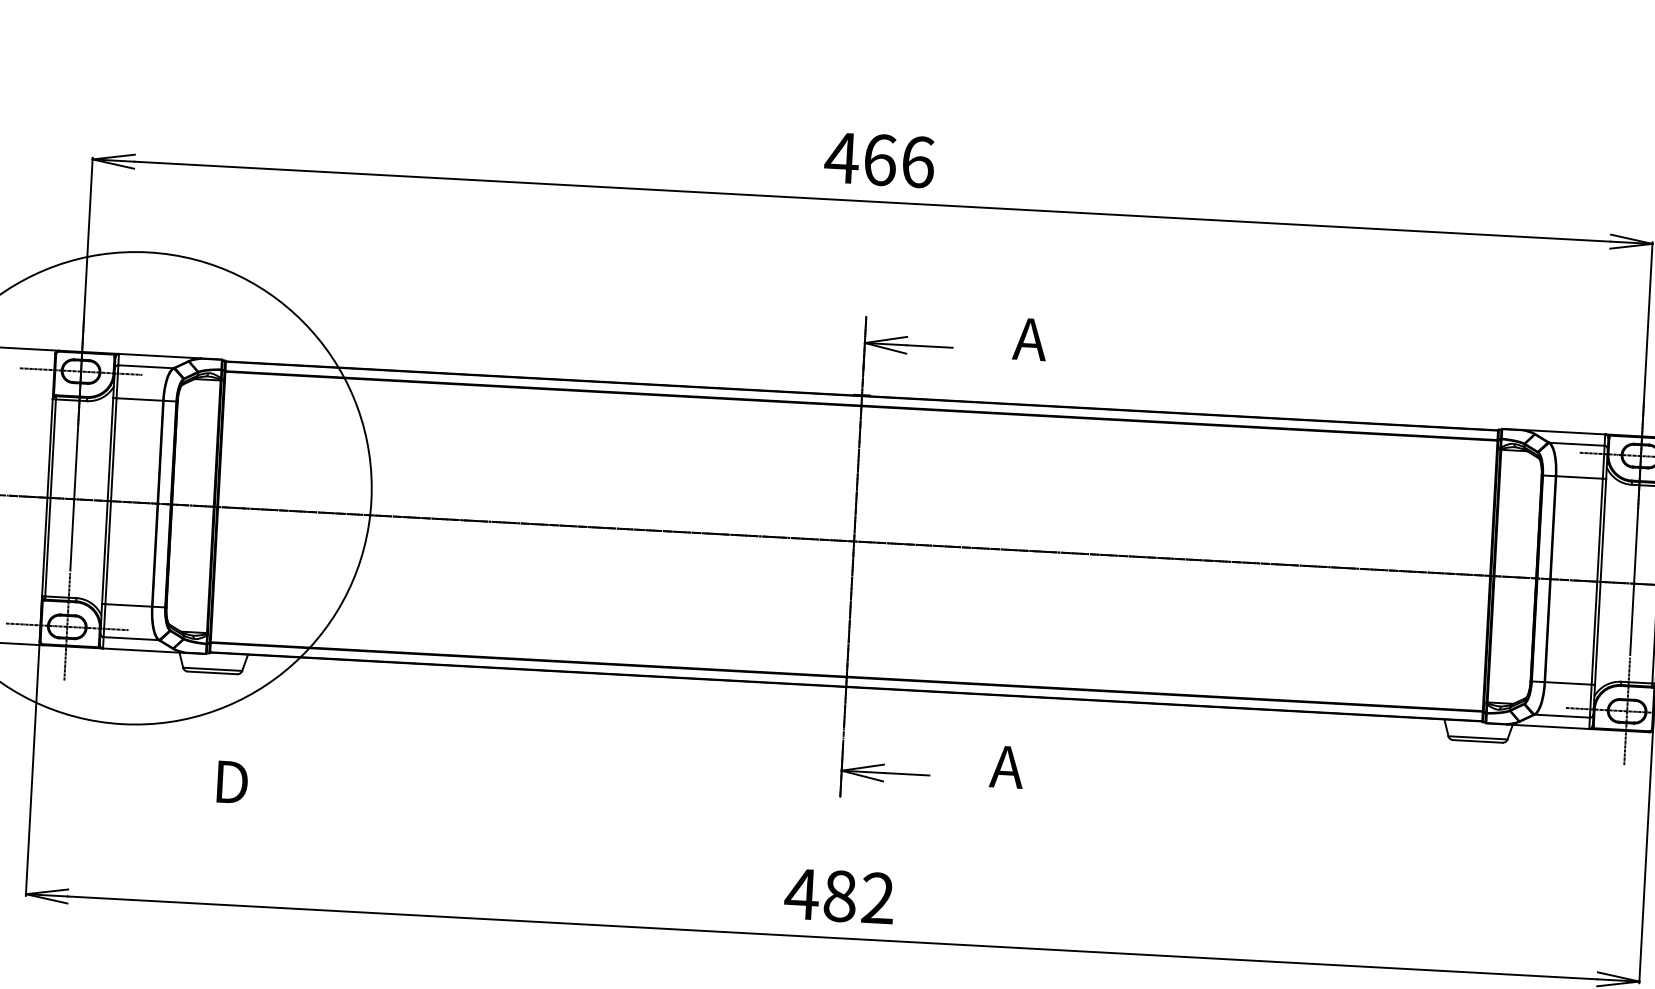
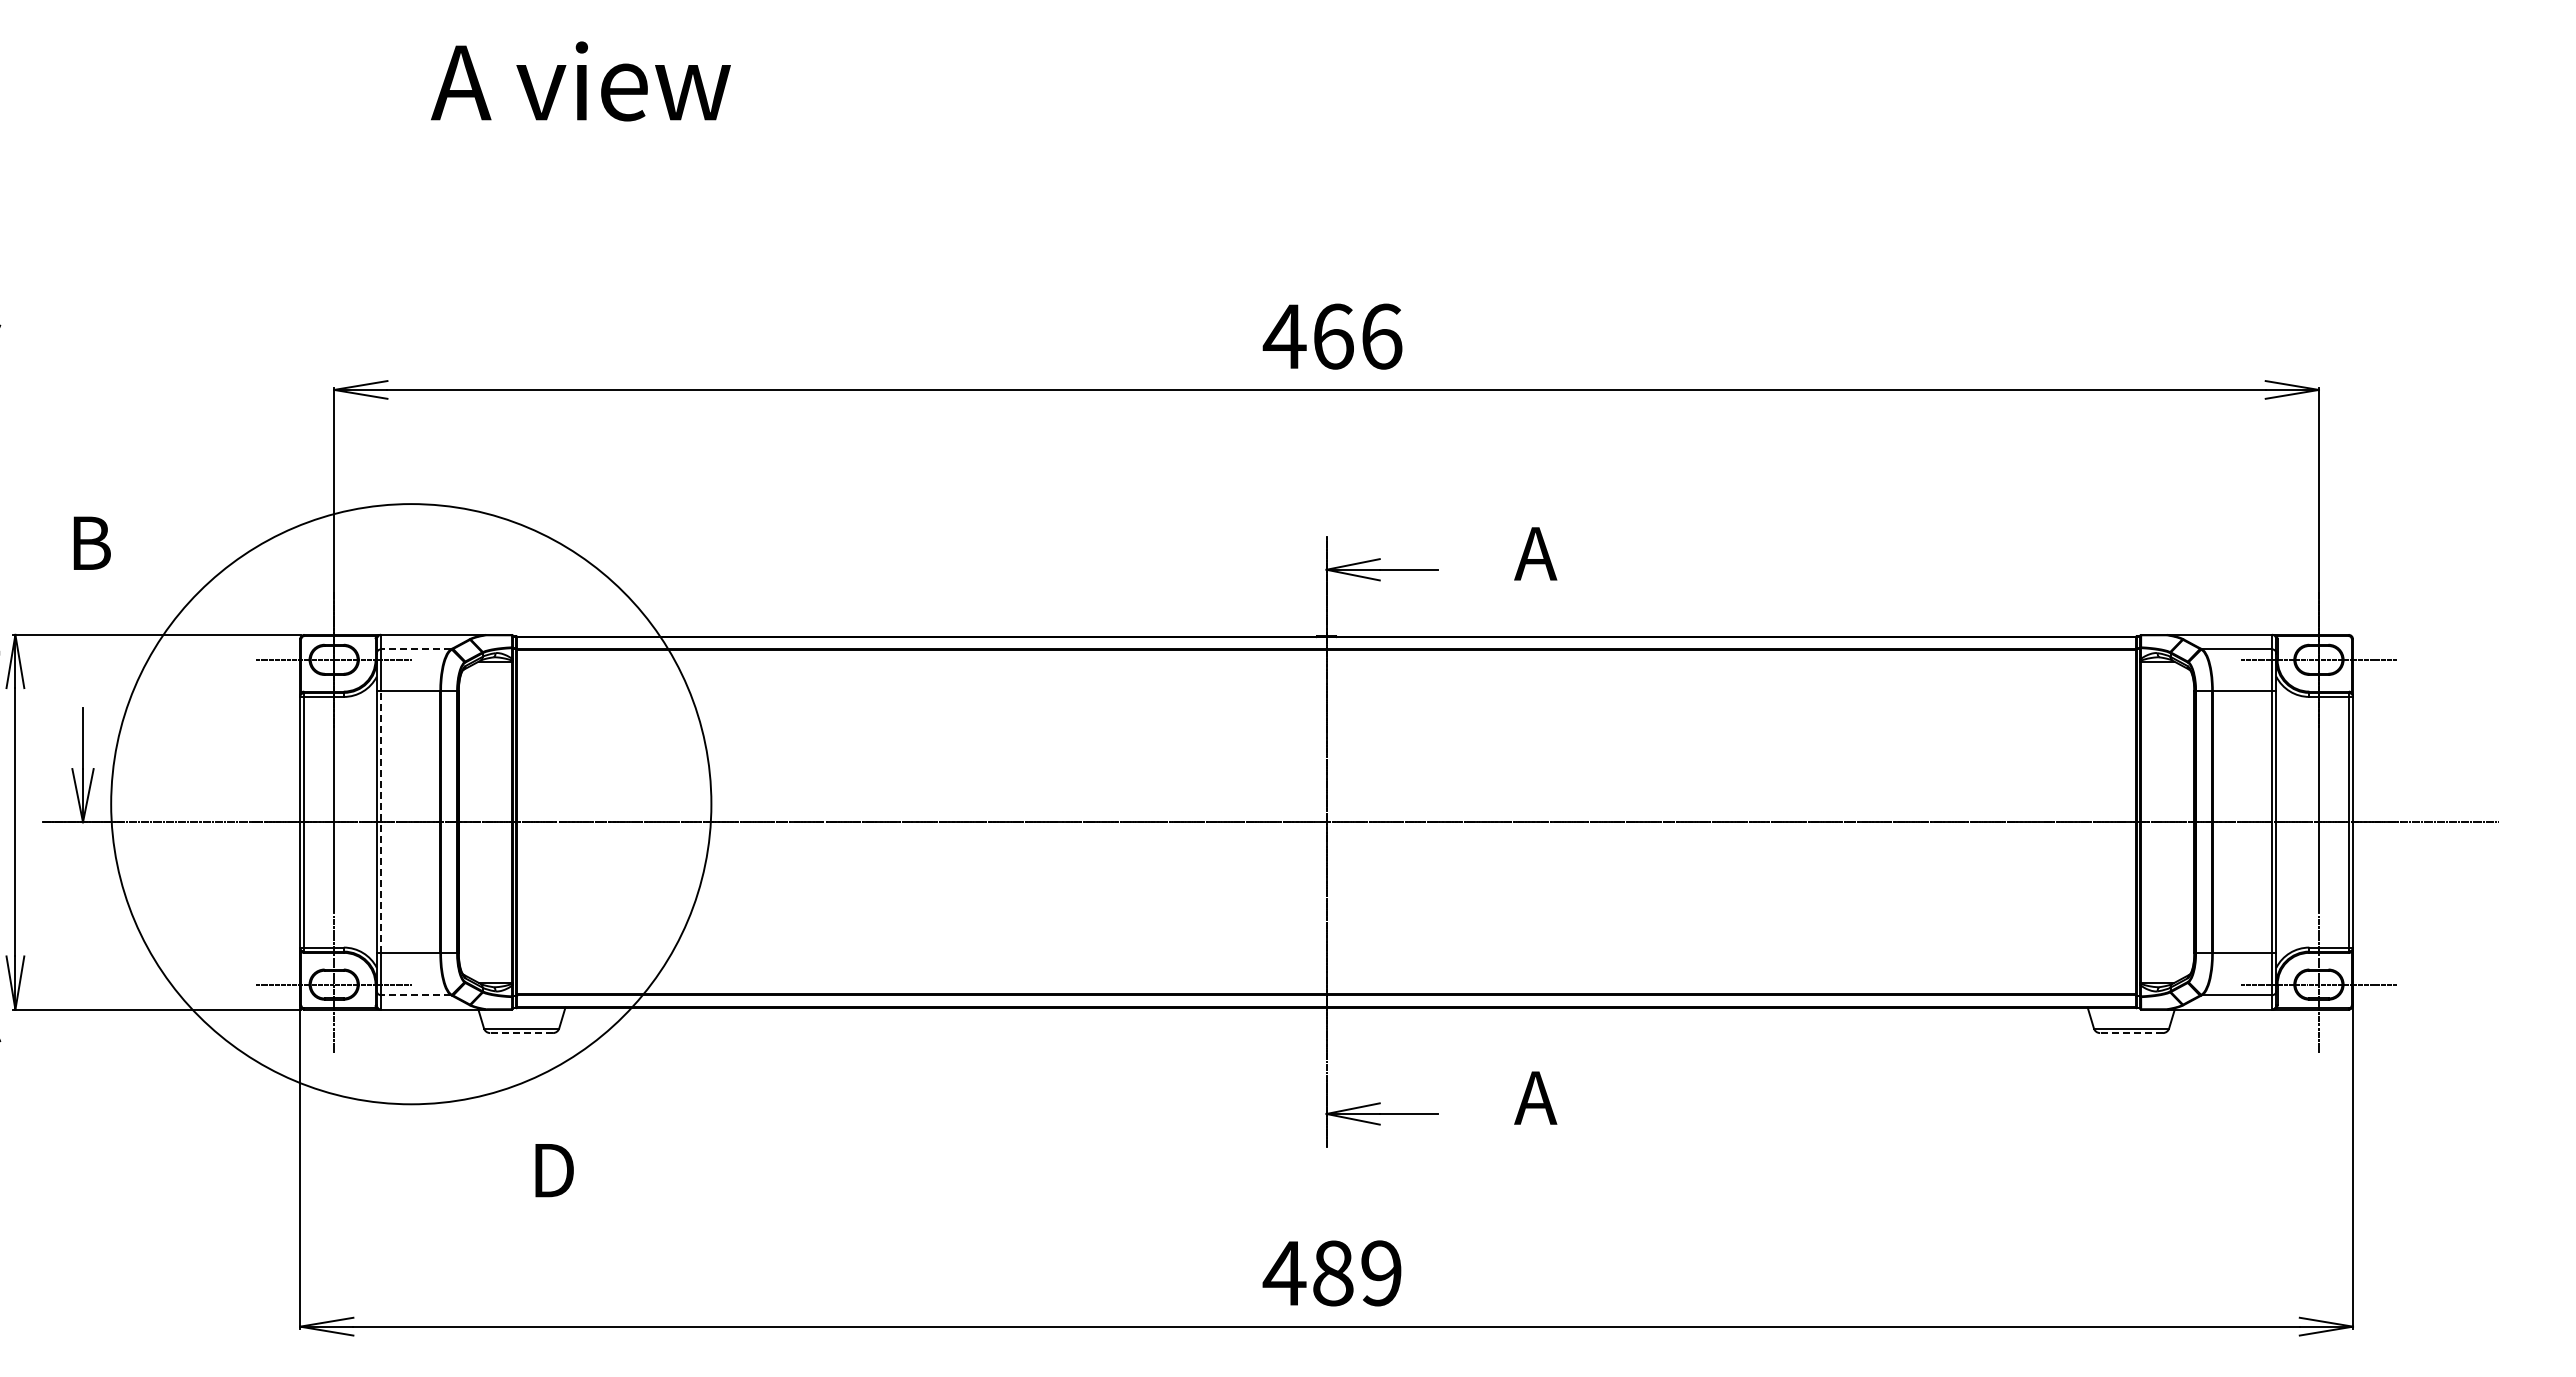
line: (146, 366) -> (416, 649), solid -> dashed
line: (111, 500) -> (381, 821), solid -> dashed
line: (131, 638) -> (416, 995), solid -> dashed
line: (212, 673) -> (521, 1033), solid -> dashed
line: (1477, 741) -> (2131, 1033), solid -> dashed
text: (878, 898) -> (1381, 1273), 482 -> 489

